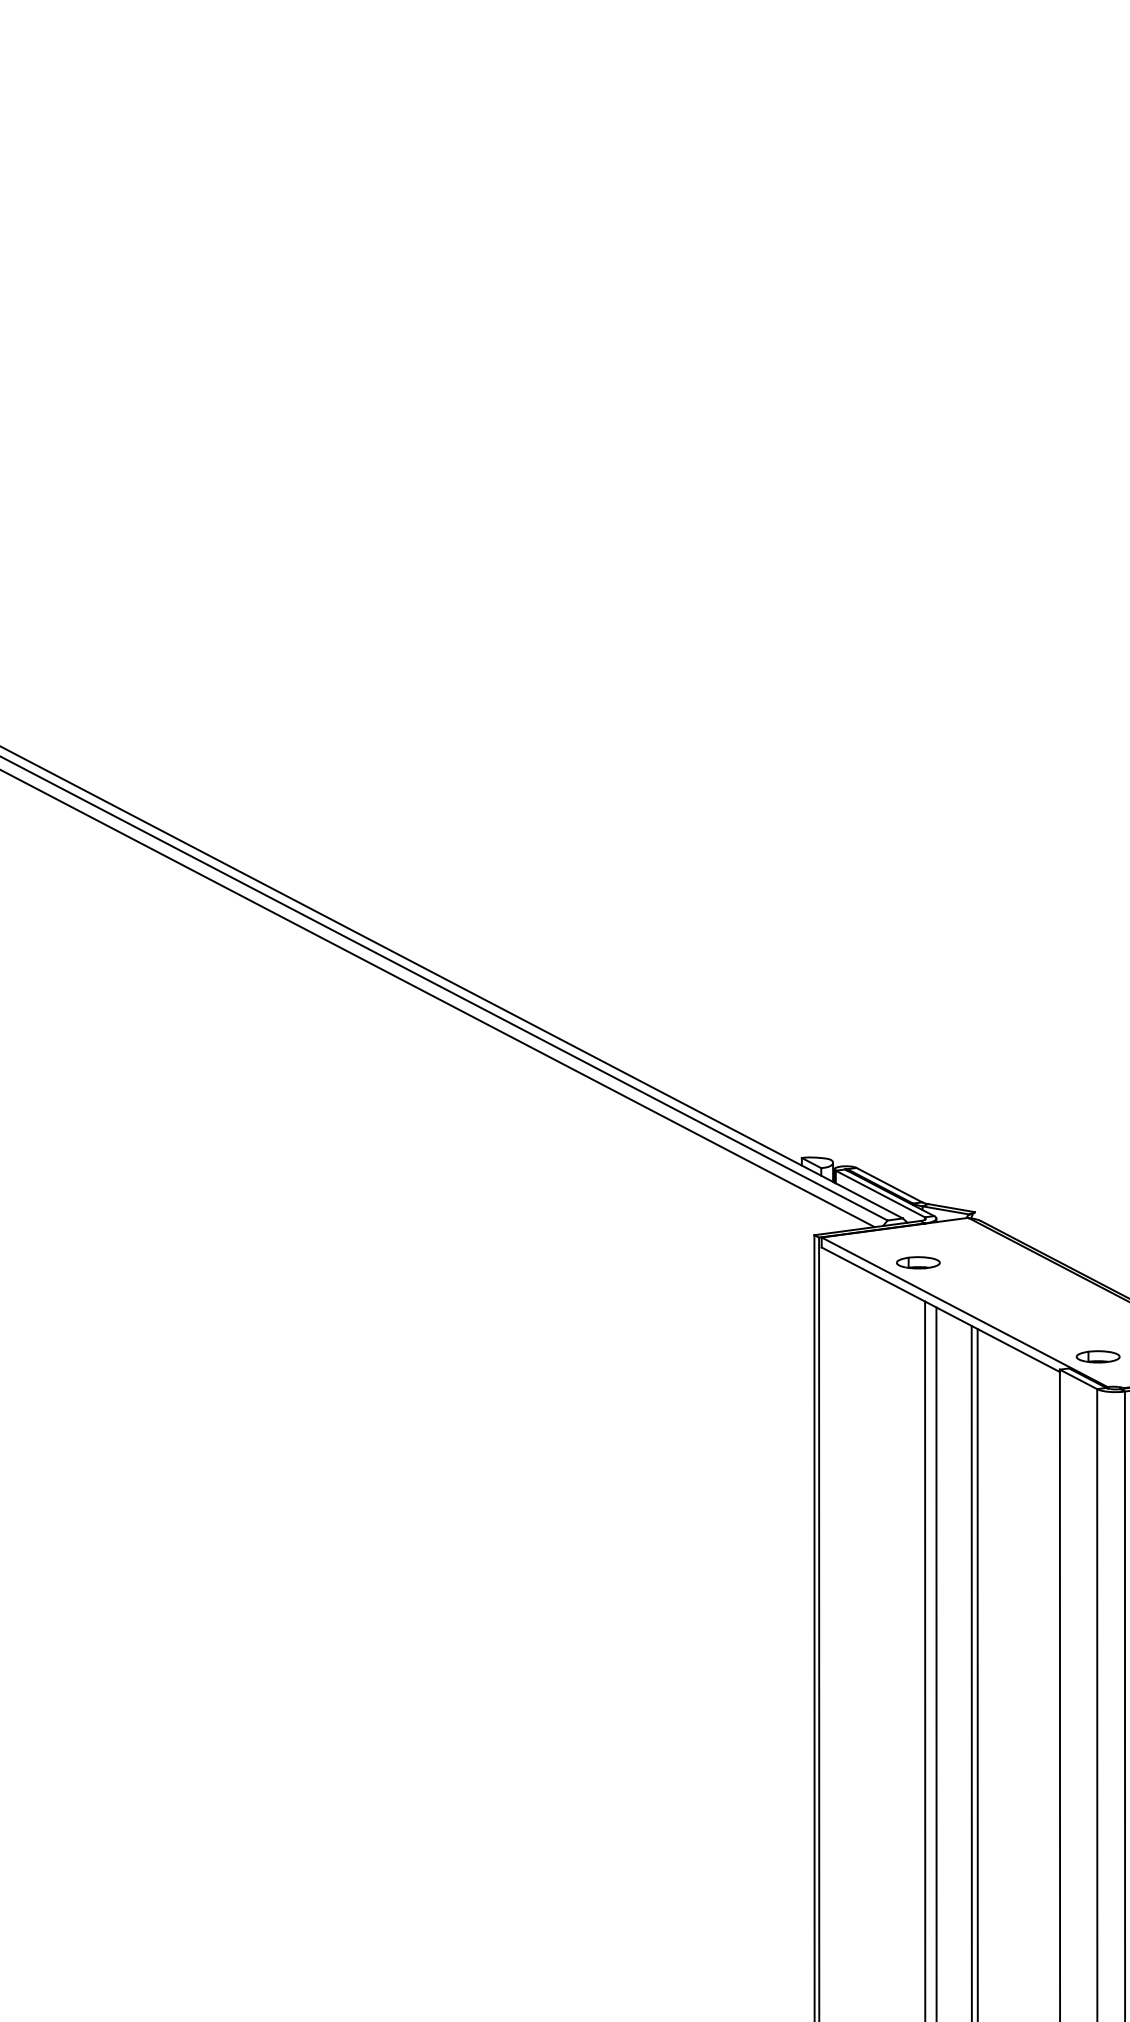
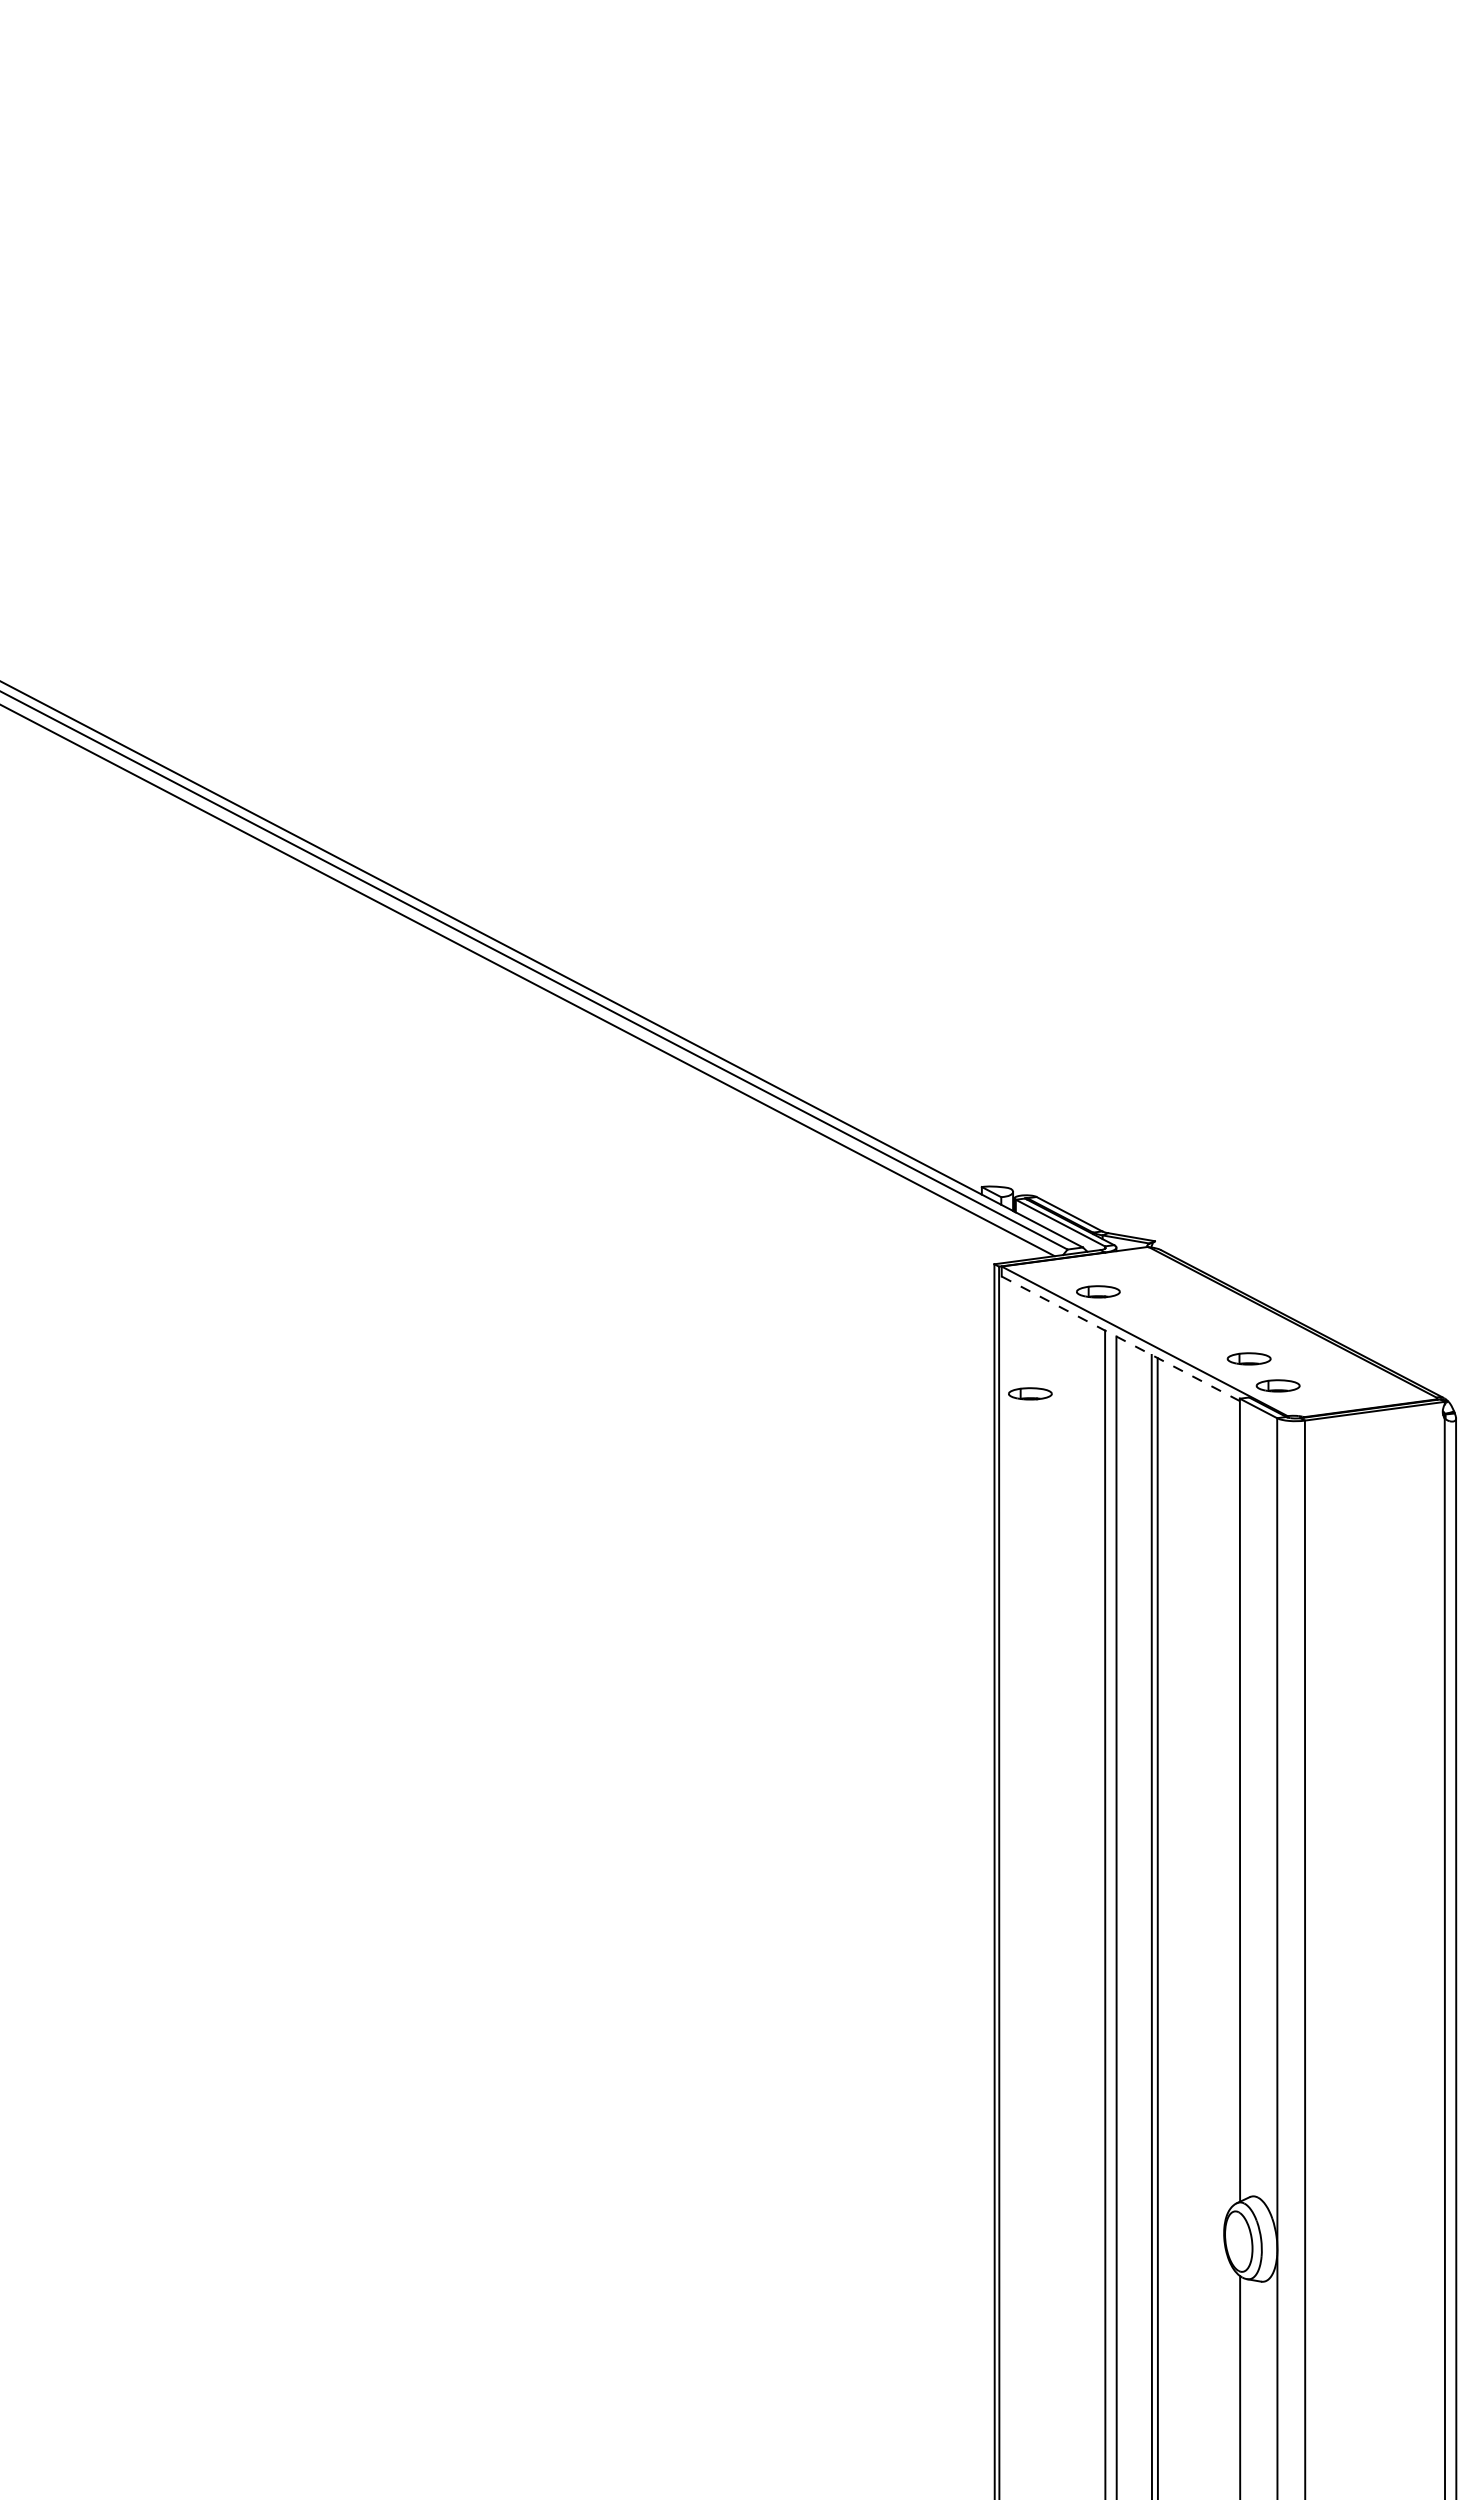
line: (941, 1310) -> (1121, 1339), solid -> dashed
part: (1068, 1329) -> (1248, 1358), added
part: (850, 1364) -> (1030, 1393), added

